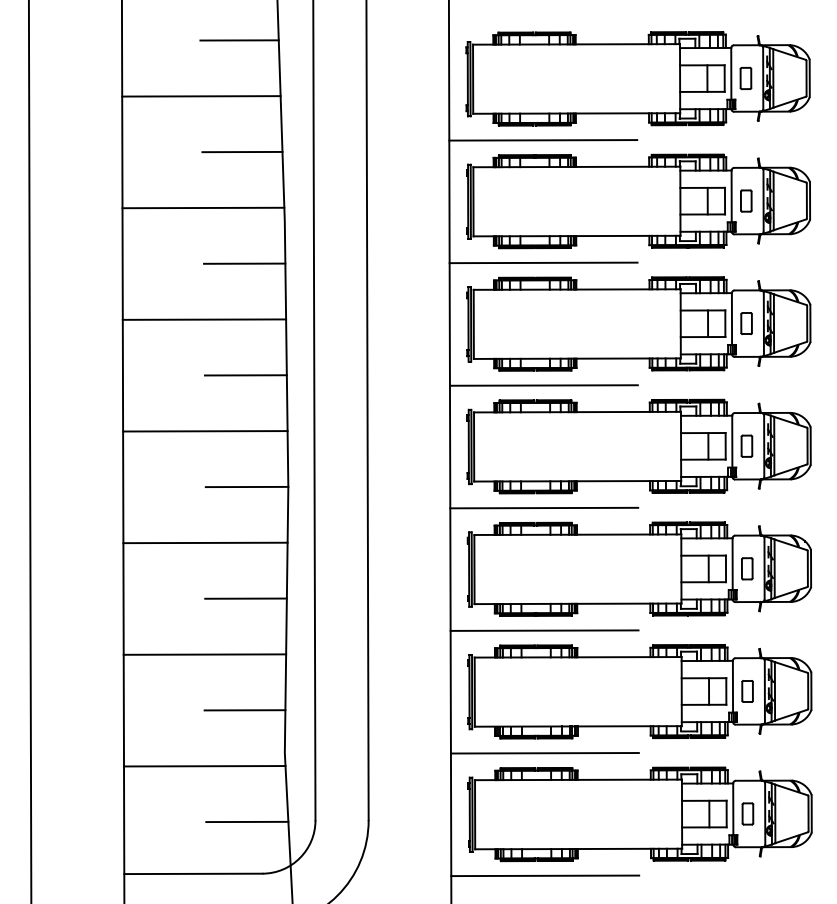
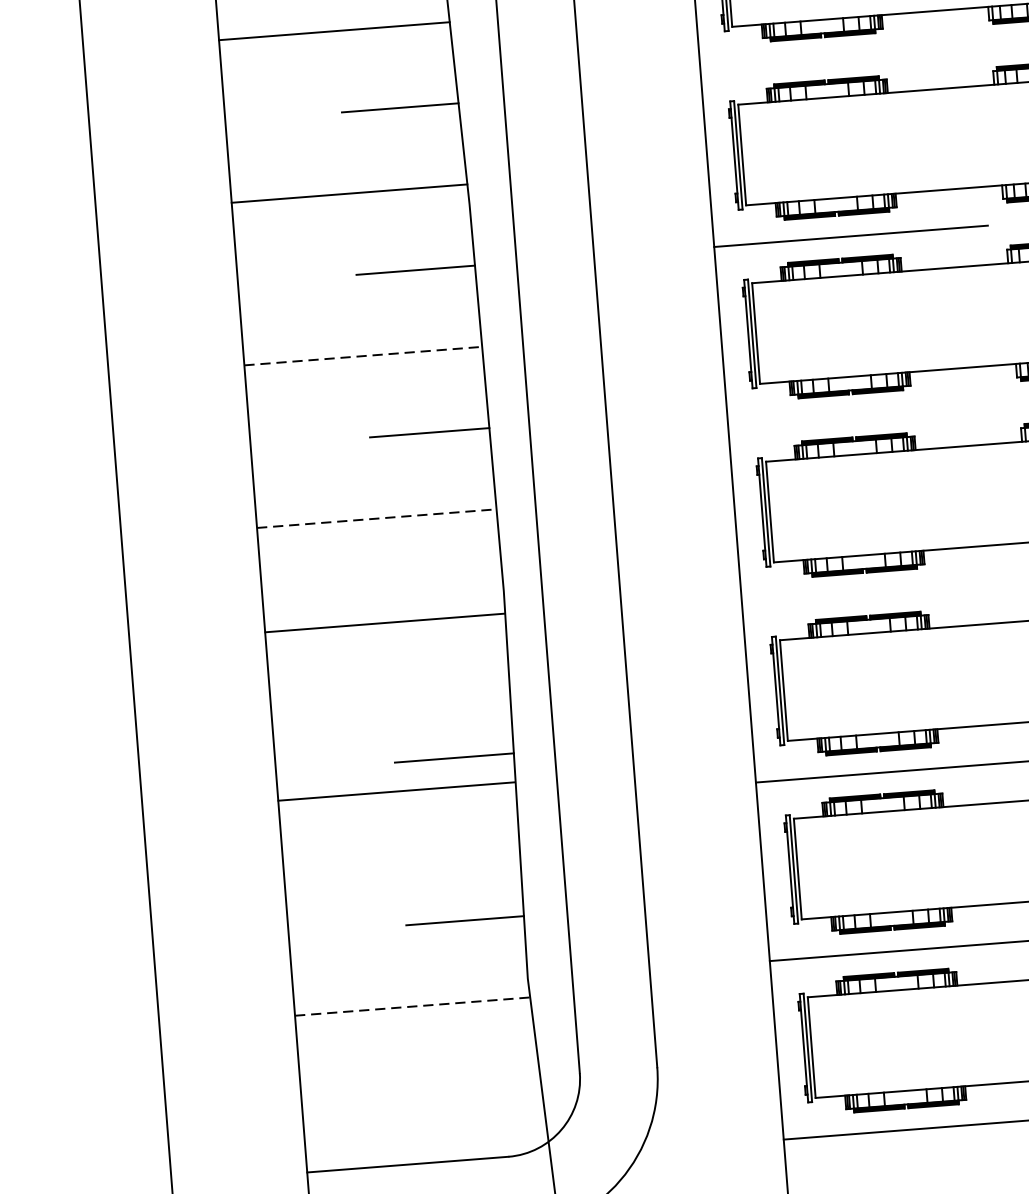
line: (543, 140) -> (837, 58), removed
line: (204, 319) -> (363, 355), solid -> dashed
line: (543, 385) -> (864, 414), removed
line: (205, 431) -> (377, 518), solid -> dashed
line: (246, 486) -> (442, 594), removed
line: (544, 507) -> (879, 592), removed
line: (205, 542) -> (384, 622), moved
line: (204, 654) -> (396, 791), moved
line: (204, 766) -> (412, 1006), solid -> dashed
line: (247, 821) -> (480, 1082), removed

